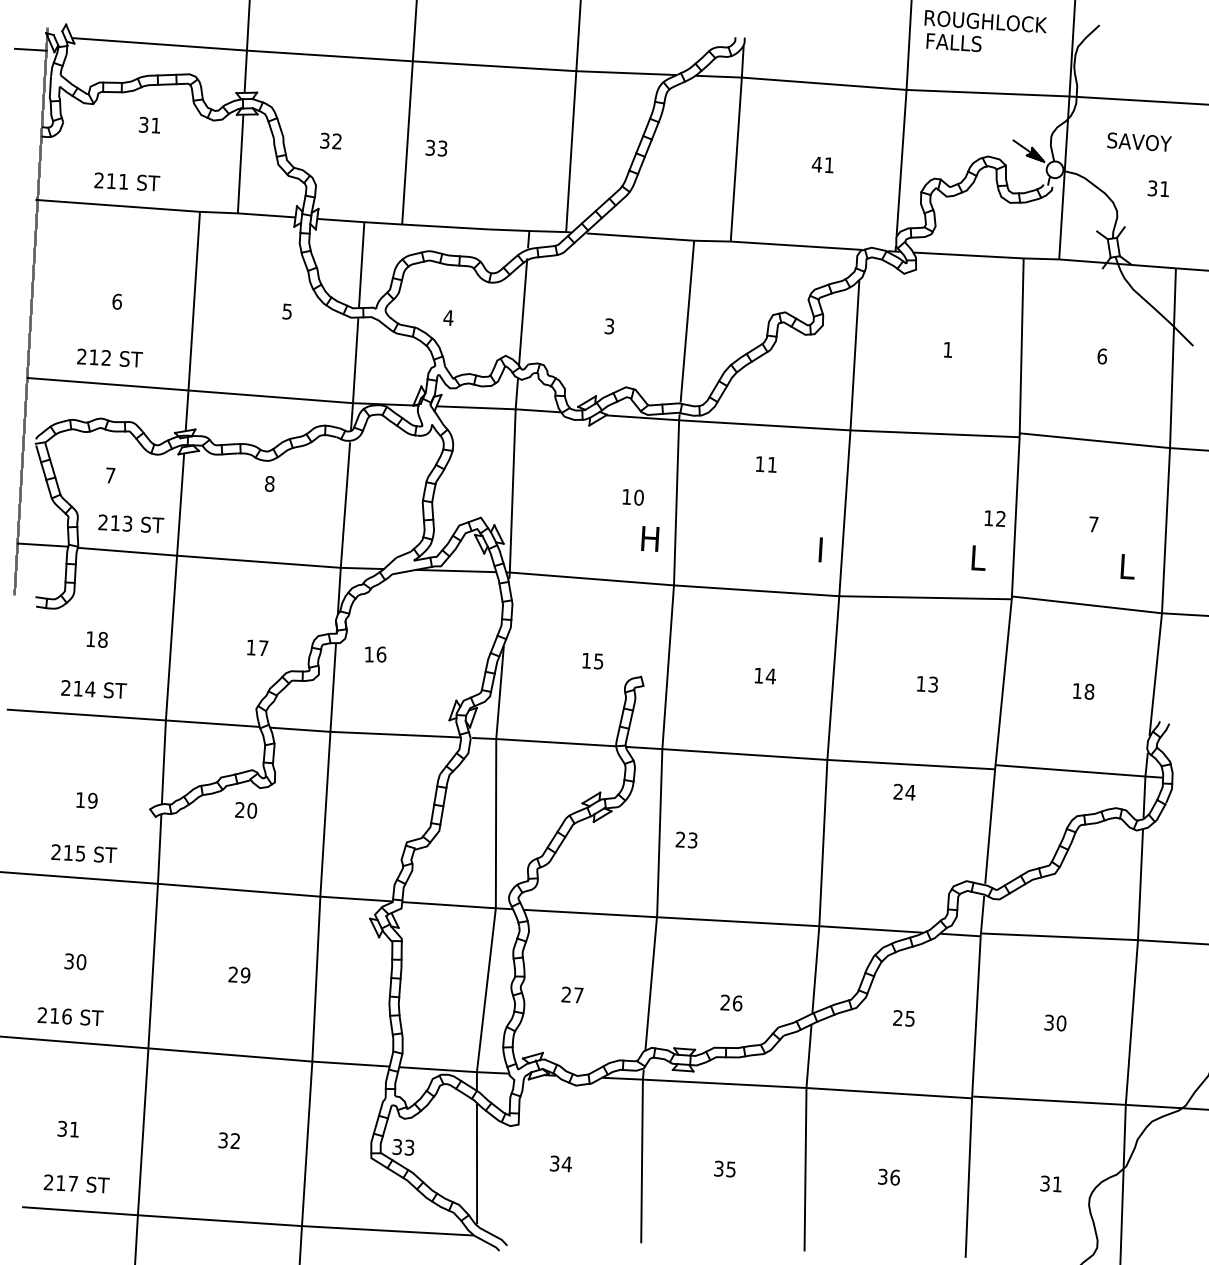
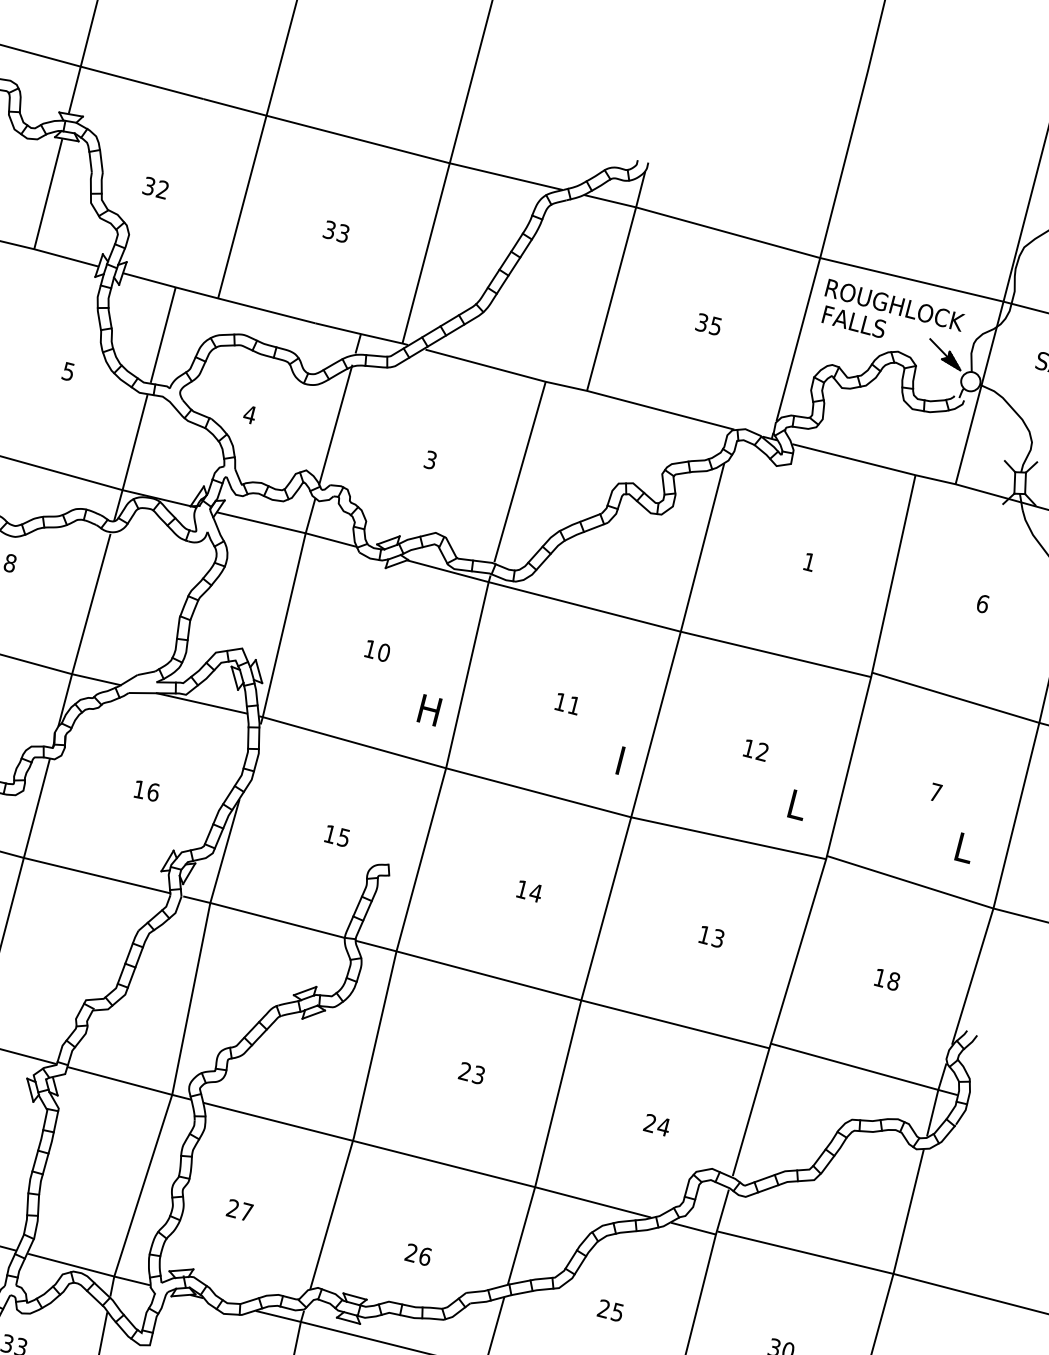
text: (985, 31) -> (892, 316), moved
text: (436, 147) -> (336, 230), moved
text: (822, 164) -> (708, 323), 41 -> 35
text: (766, 464) -> (567, 703), moved
text: (632, 497) -> (376, 651), moved
text: (994, 518) -> (755, 750), moved
text: (375, 654) -> (146, 790), moved
text: (904, 791) -> (657, 1124), moved
text: (686, 839) -> (471, 1072), moved

